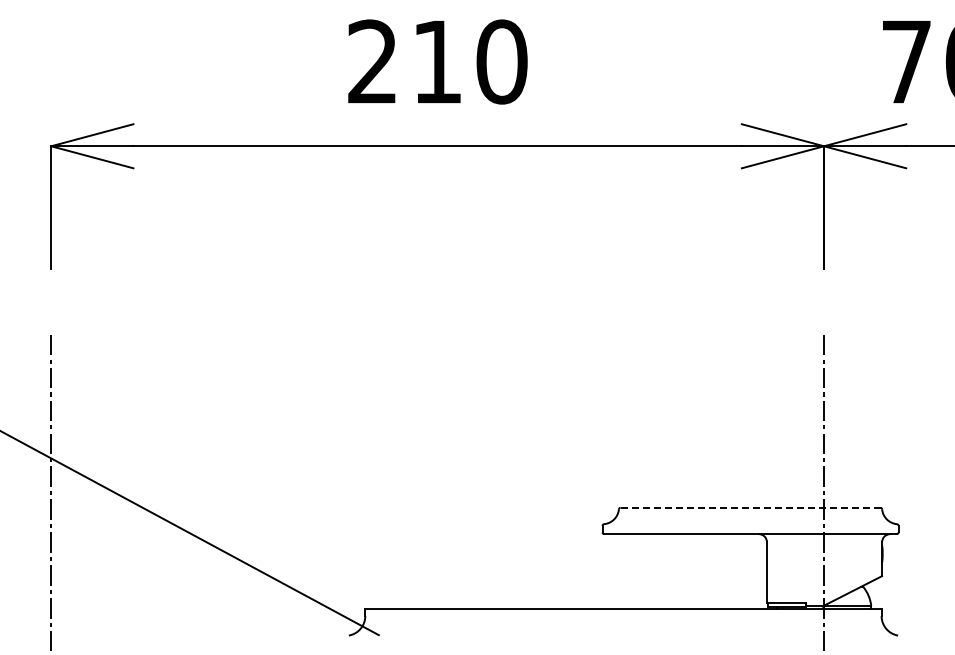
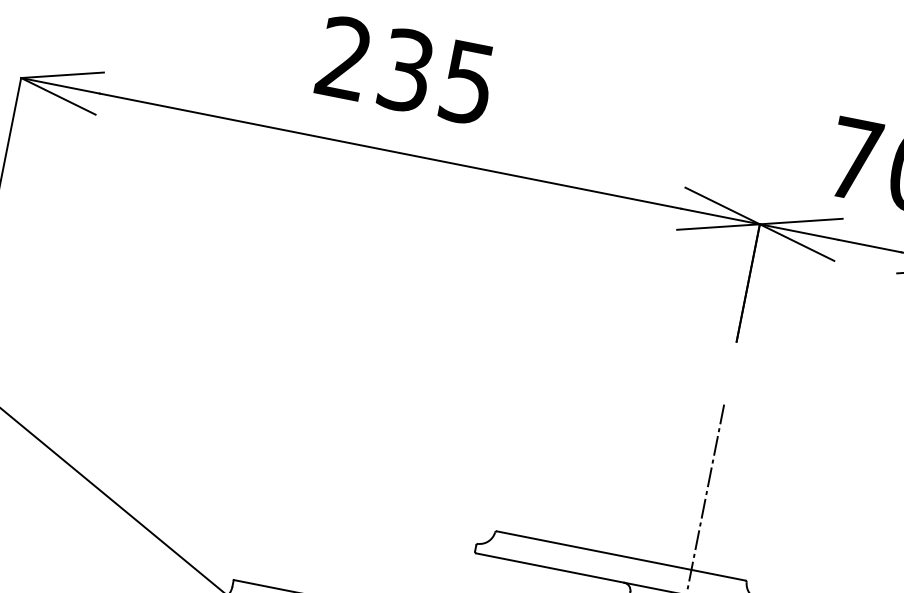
text: (470, 61) -> (437, 76), 210 -> 235
line: (750, 507) -> (621, 555), dashed -> solid

